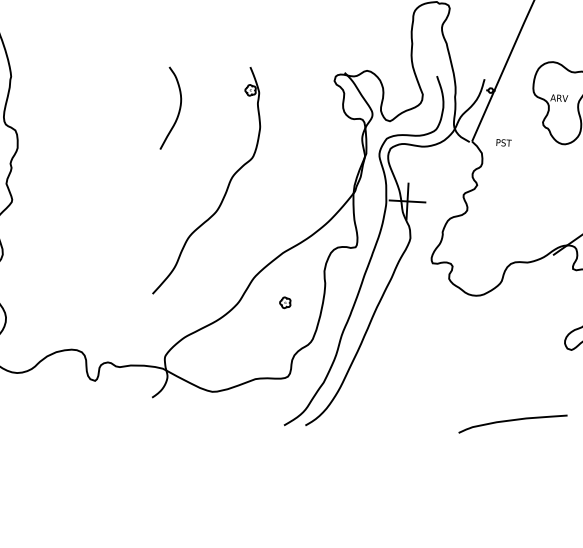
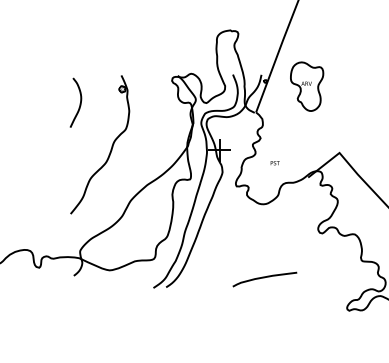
text: (502, 143) -> (274, 163), moved
part: (285, 302) -> (150, 214), removed
curve: (512, 422) -> (264, 278), moved

